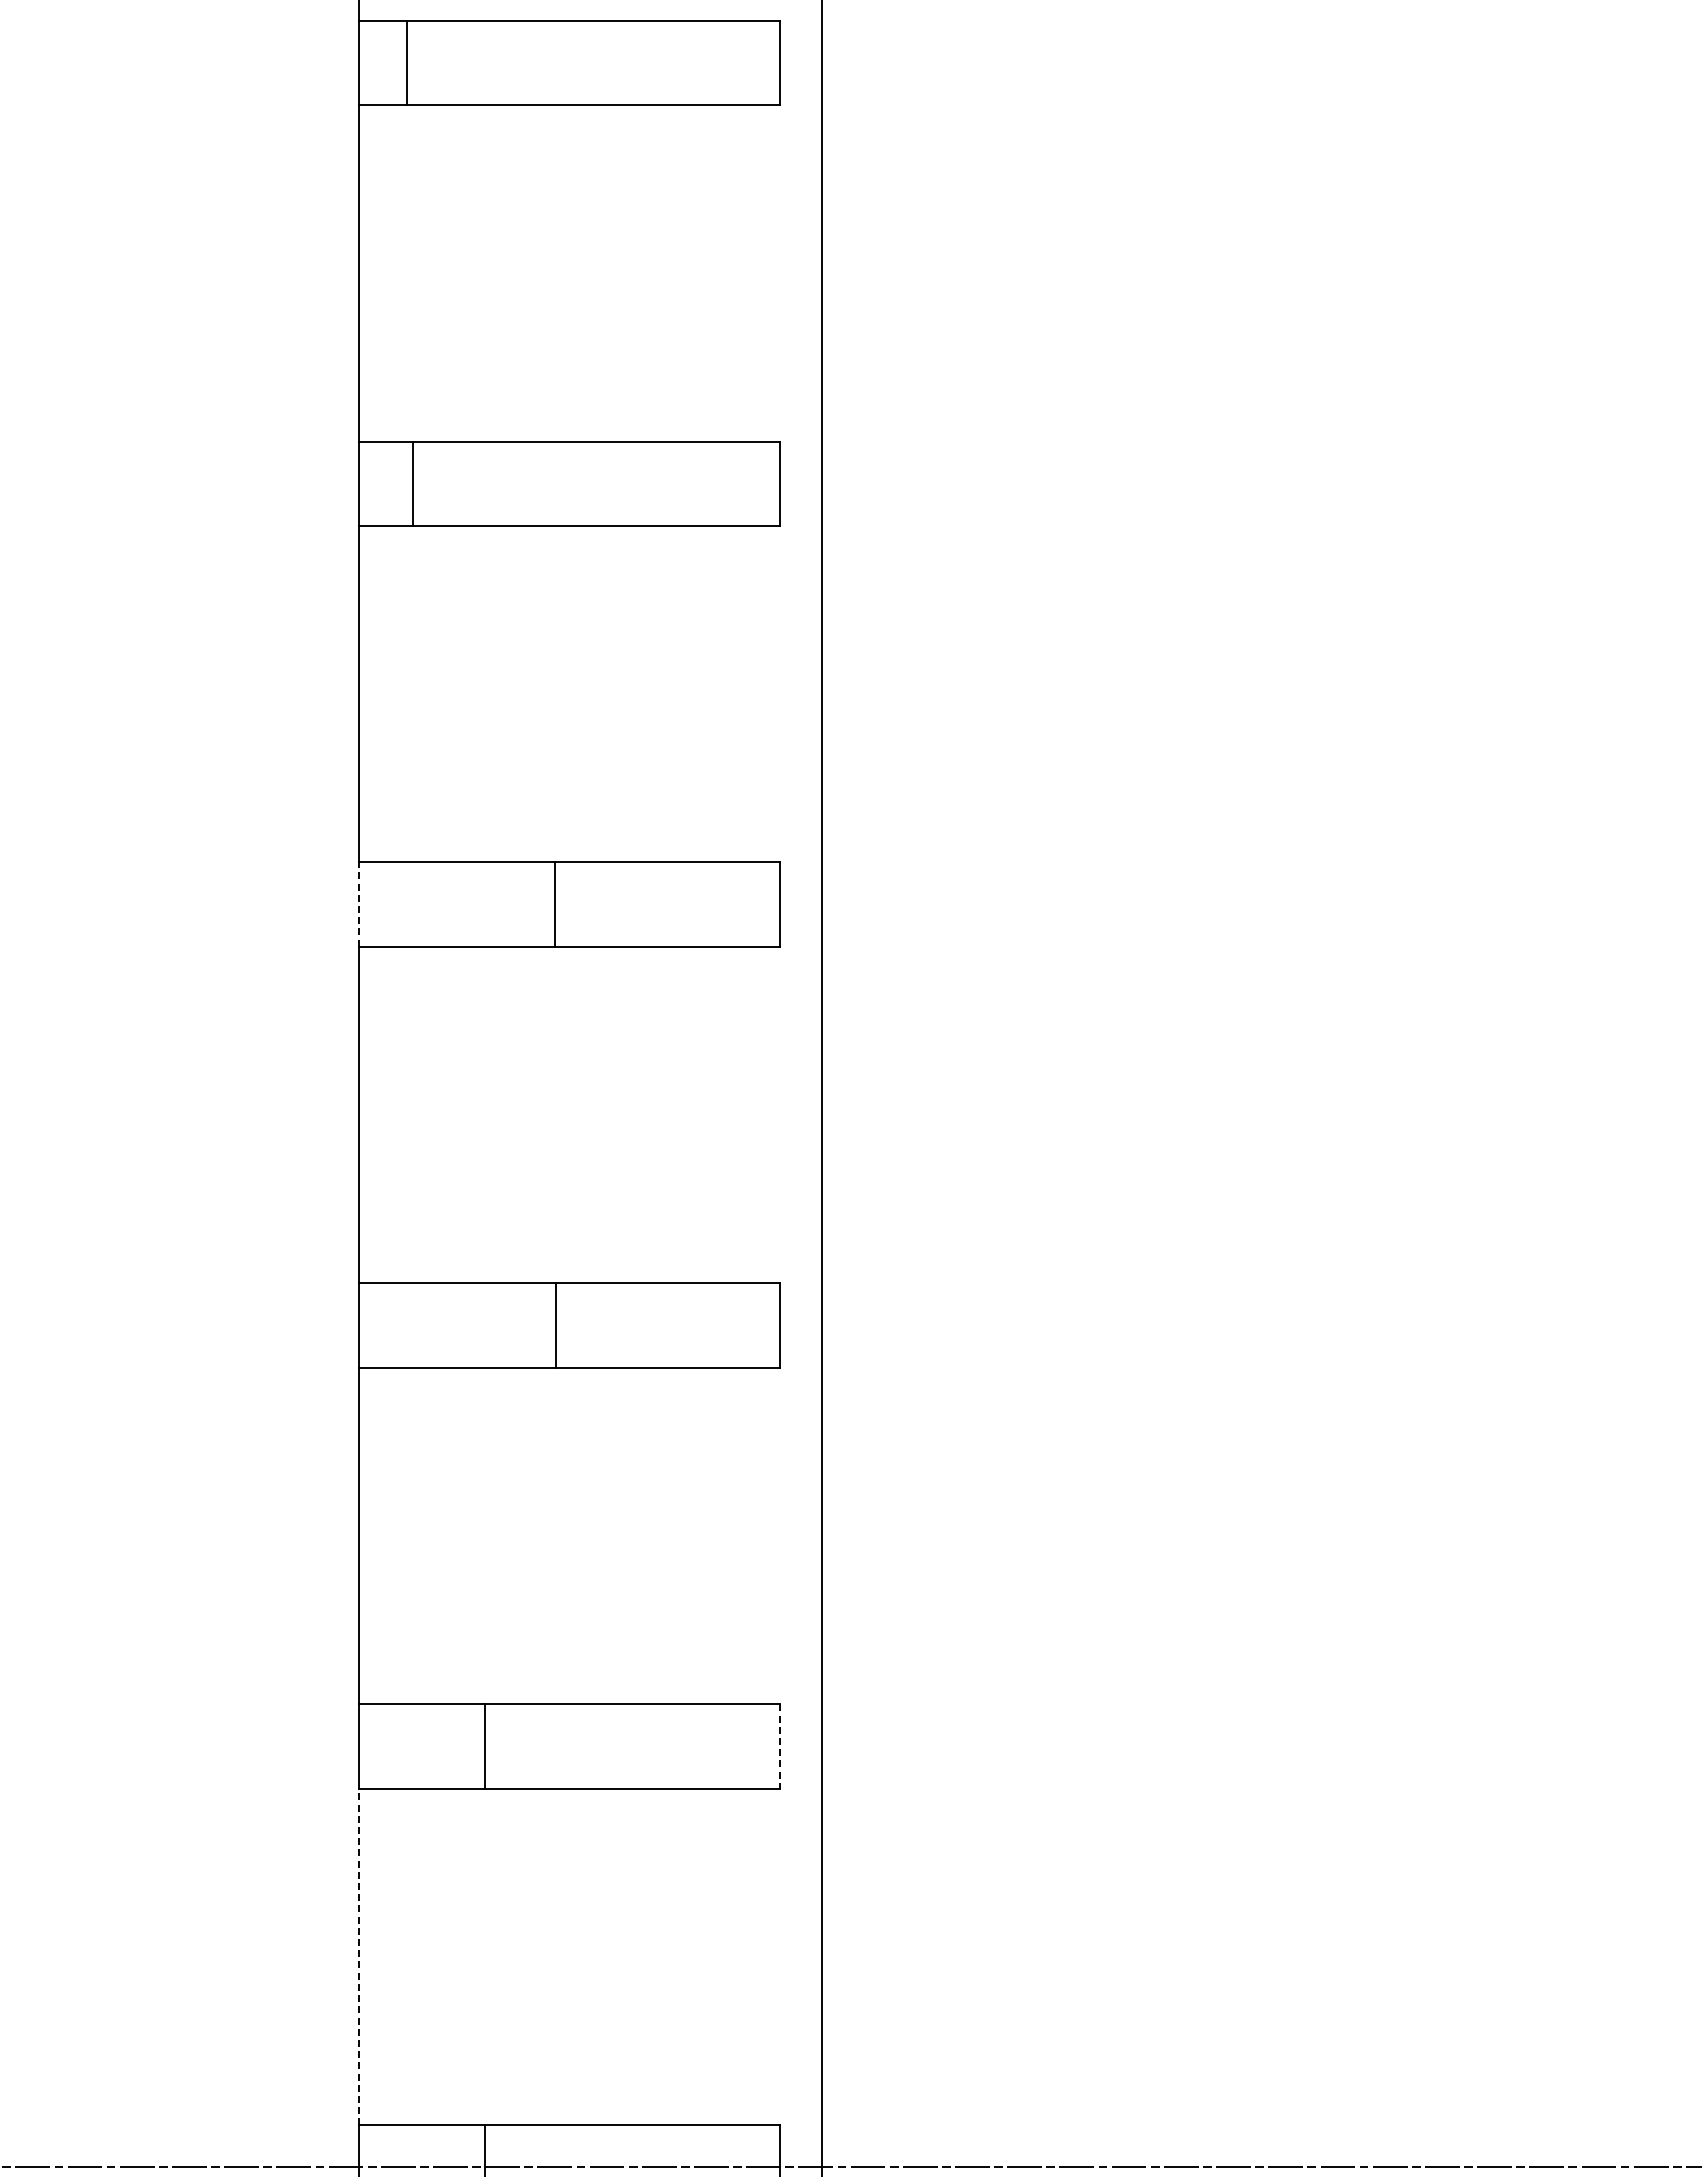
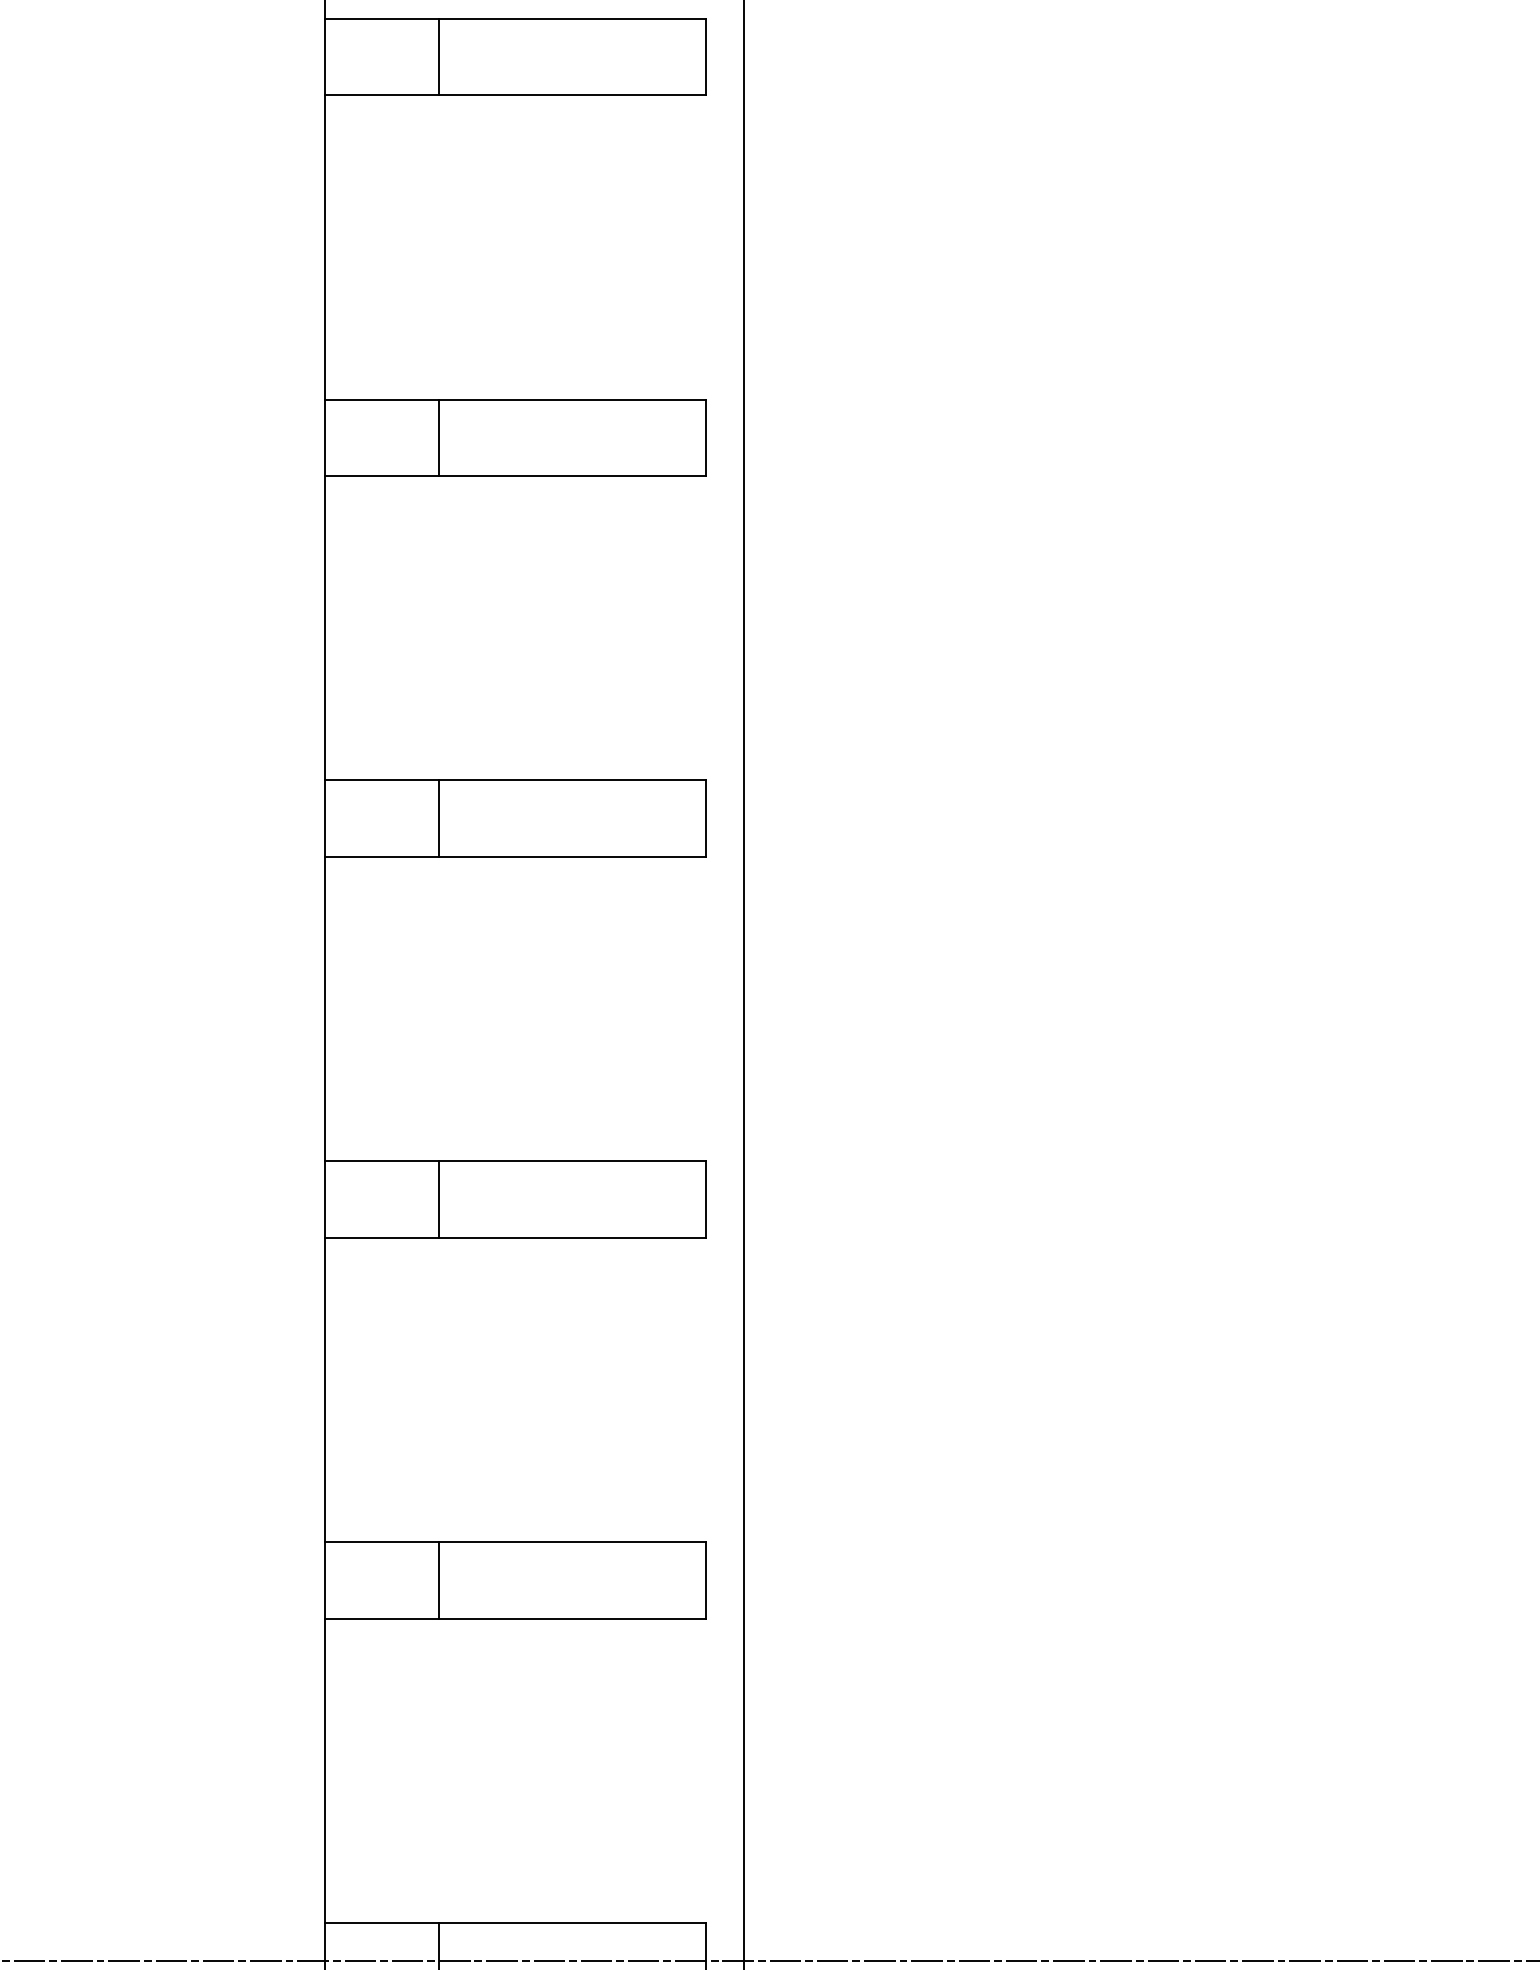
line: (407, 62) -> (439, 56), moved
line: (413, 483) -> (439, 437), moved
line: (359, 904) -> (325, 818), dashed -> solid
line: (555, 904) -> (439, 818), moved
line: (556, 1325) -> (439, 1199), moved
line: (780, 1747) -> (706, 1581), dashed -> solid
line: (359, 1956) -> (325, 1770), dashed -> solid

